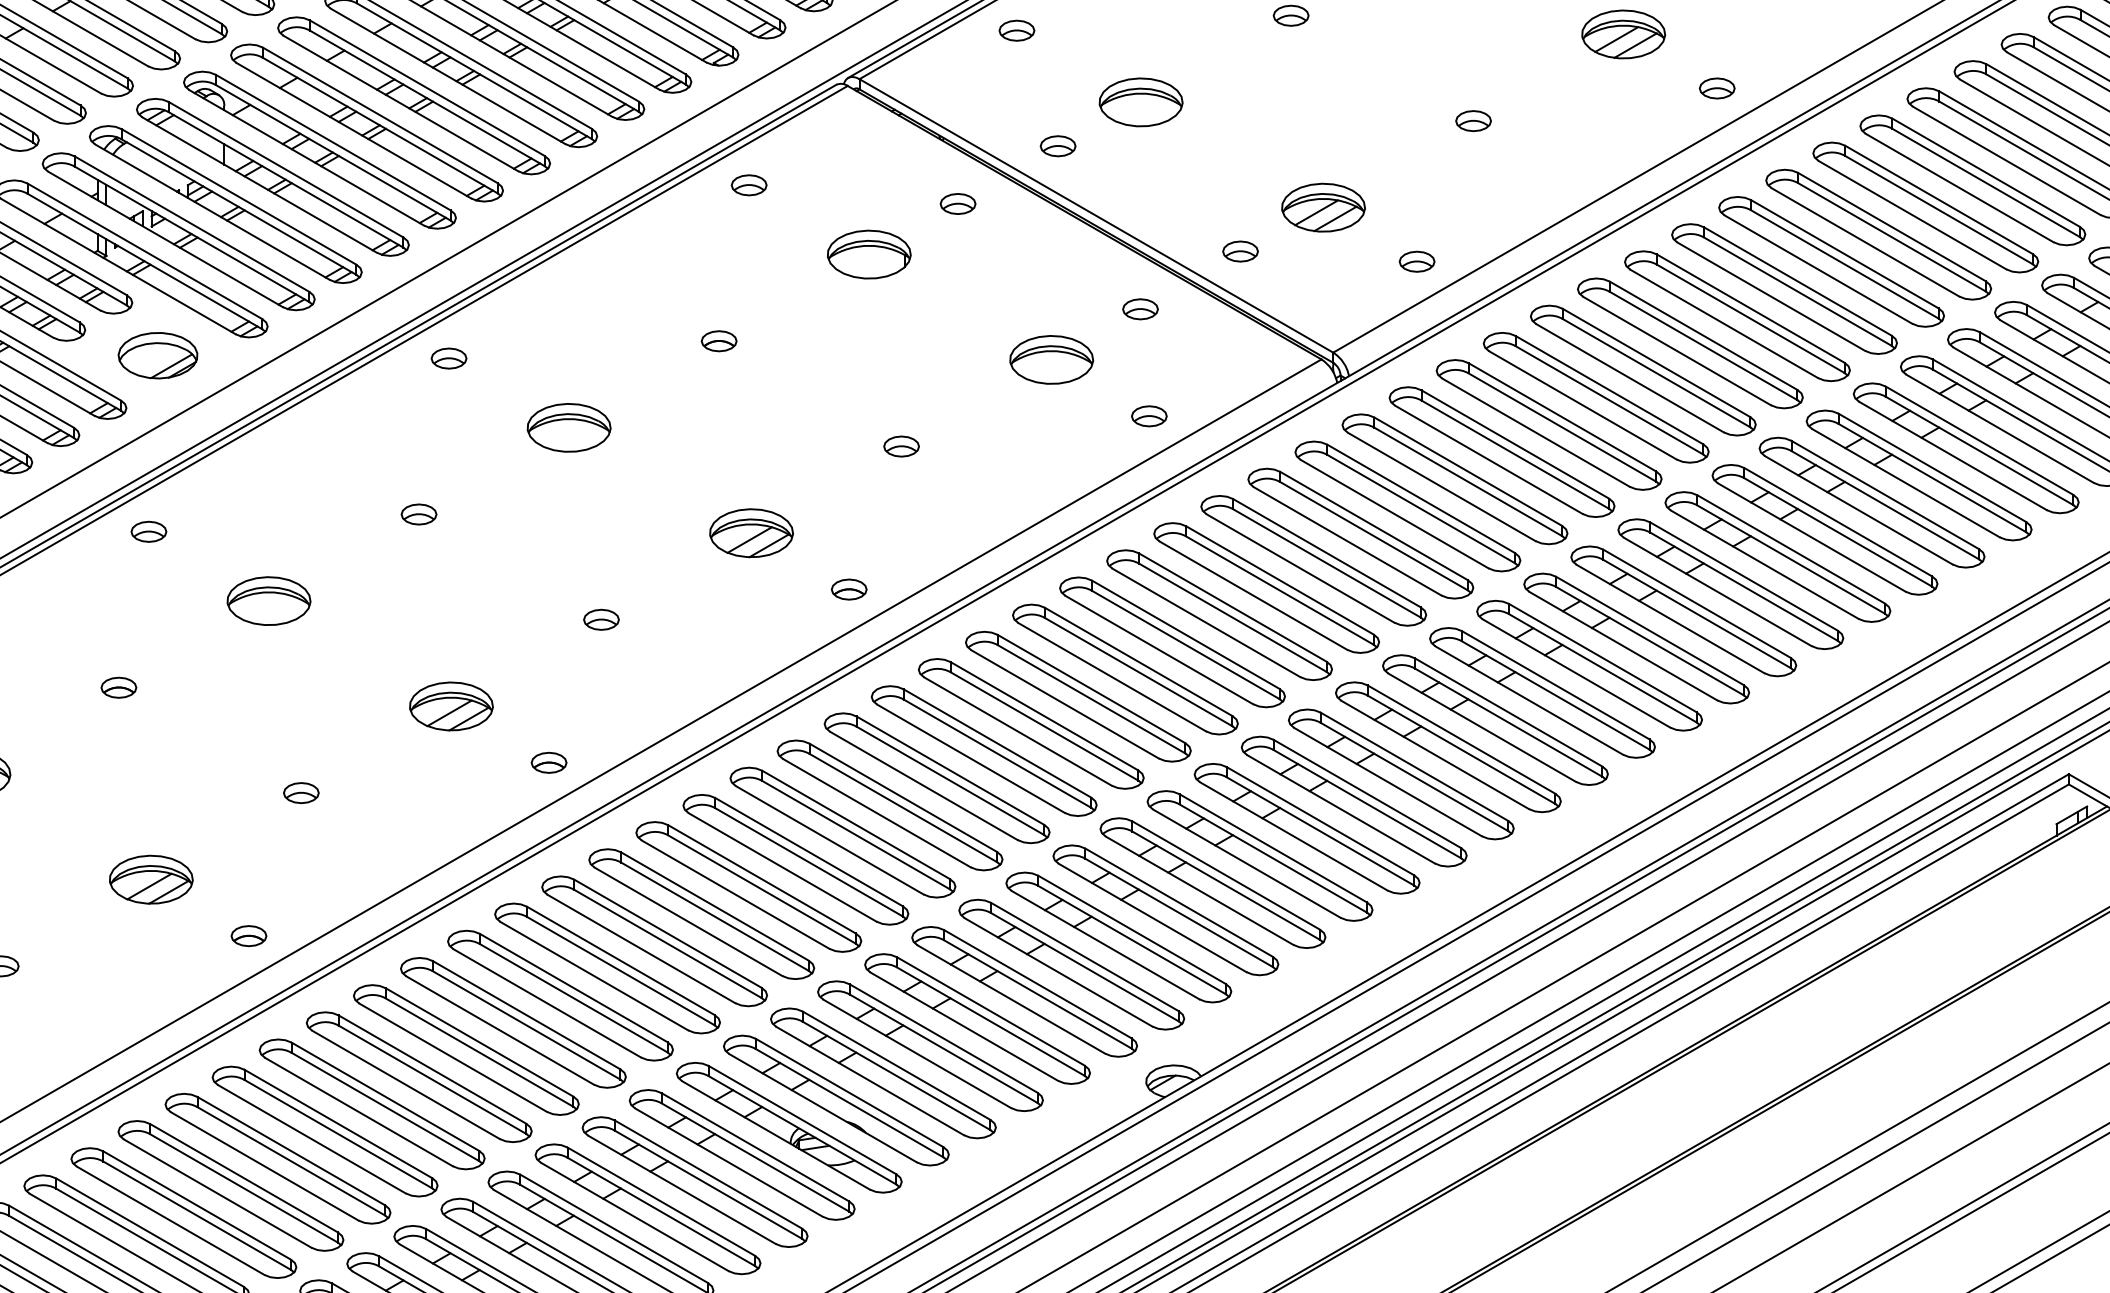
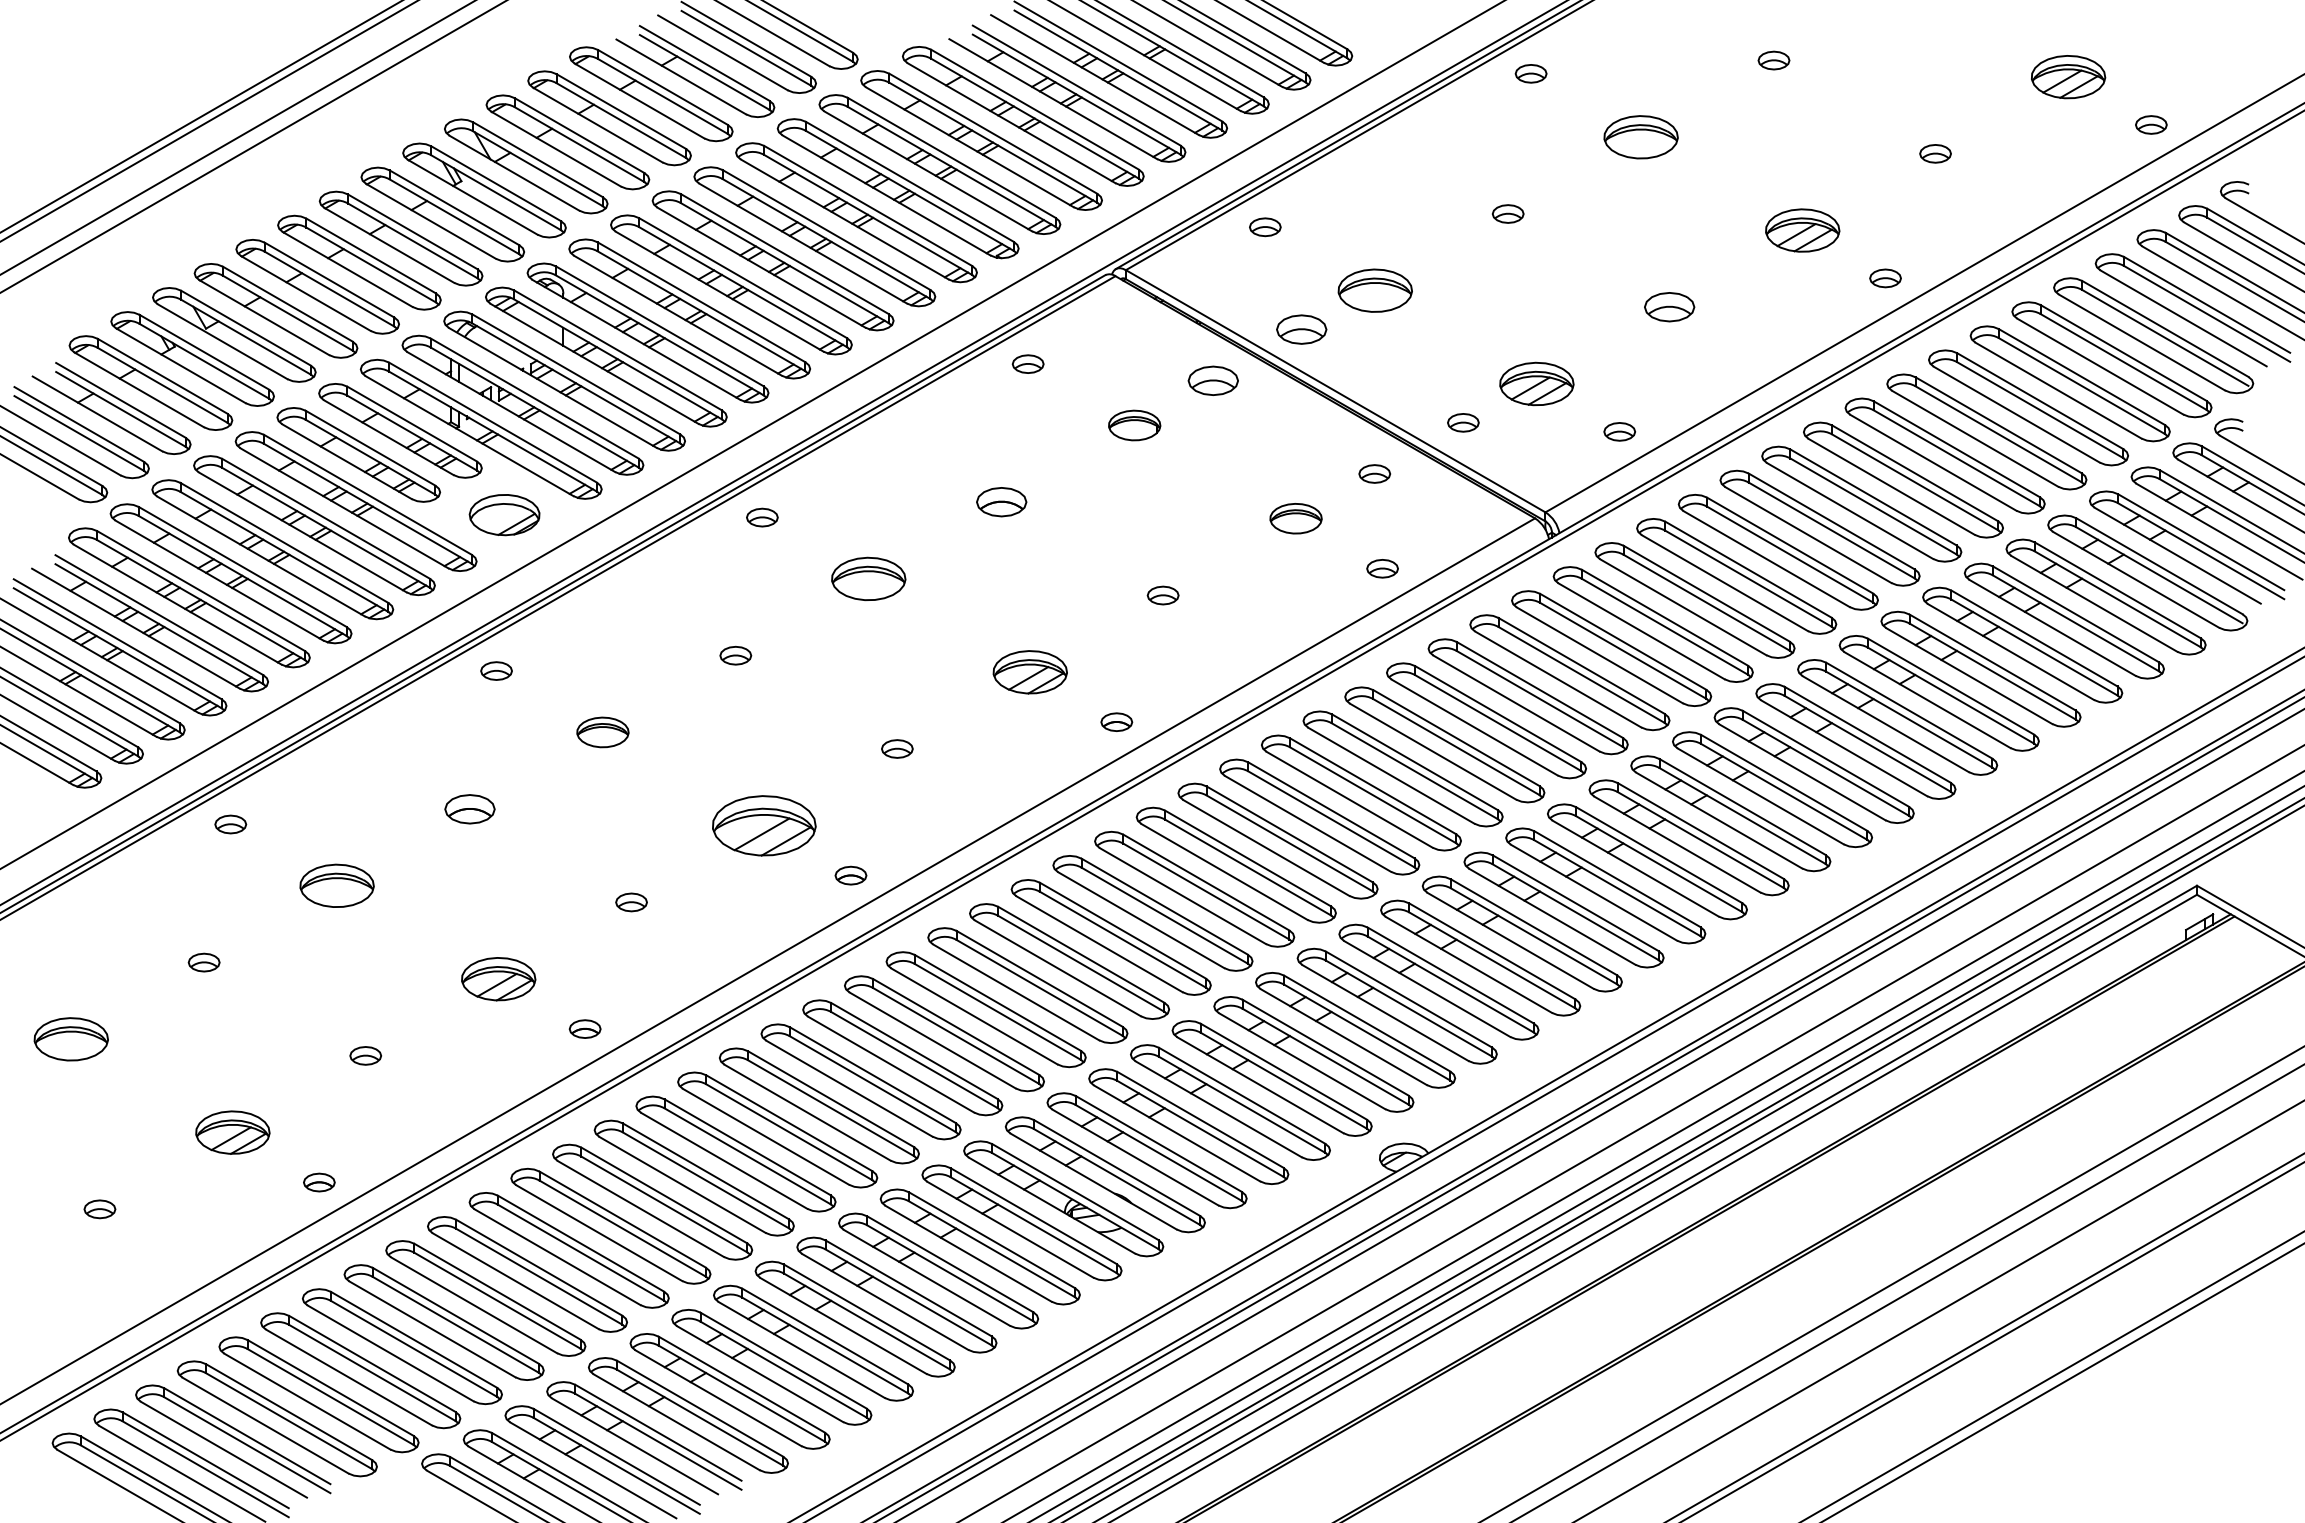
part: (1473, 121) -> (1669, 307), size x1.6
part: (1057, 146) -> (1301, 329), size x1.6
part: (957, 203) -> (1212, 380), size x1.6
part: (869, 254) -> (1134, 425), size x0.7
part: (719, 341) -> (1001, 502), size x1.6
part: (1051, 359) -> (1295, 518), size x0.7
part: (268, 601) -> (602, 732), size x0.7
part: (118, 687) -> (469, 808), size x1.6
part: (451, 706) -> (764, 825), size x1.4

